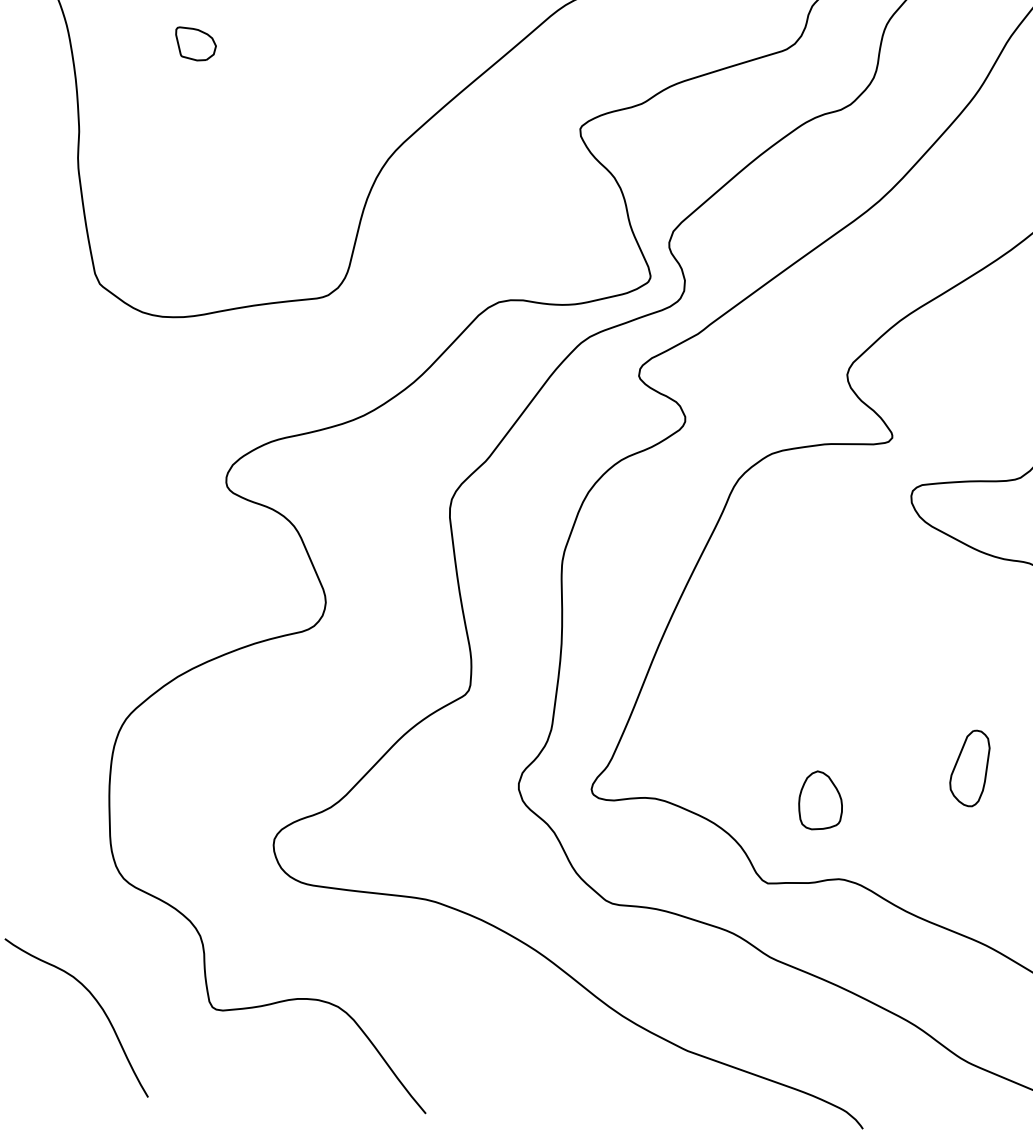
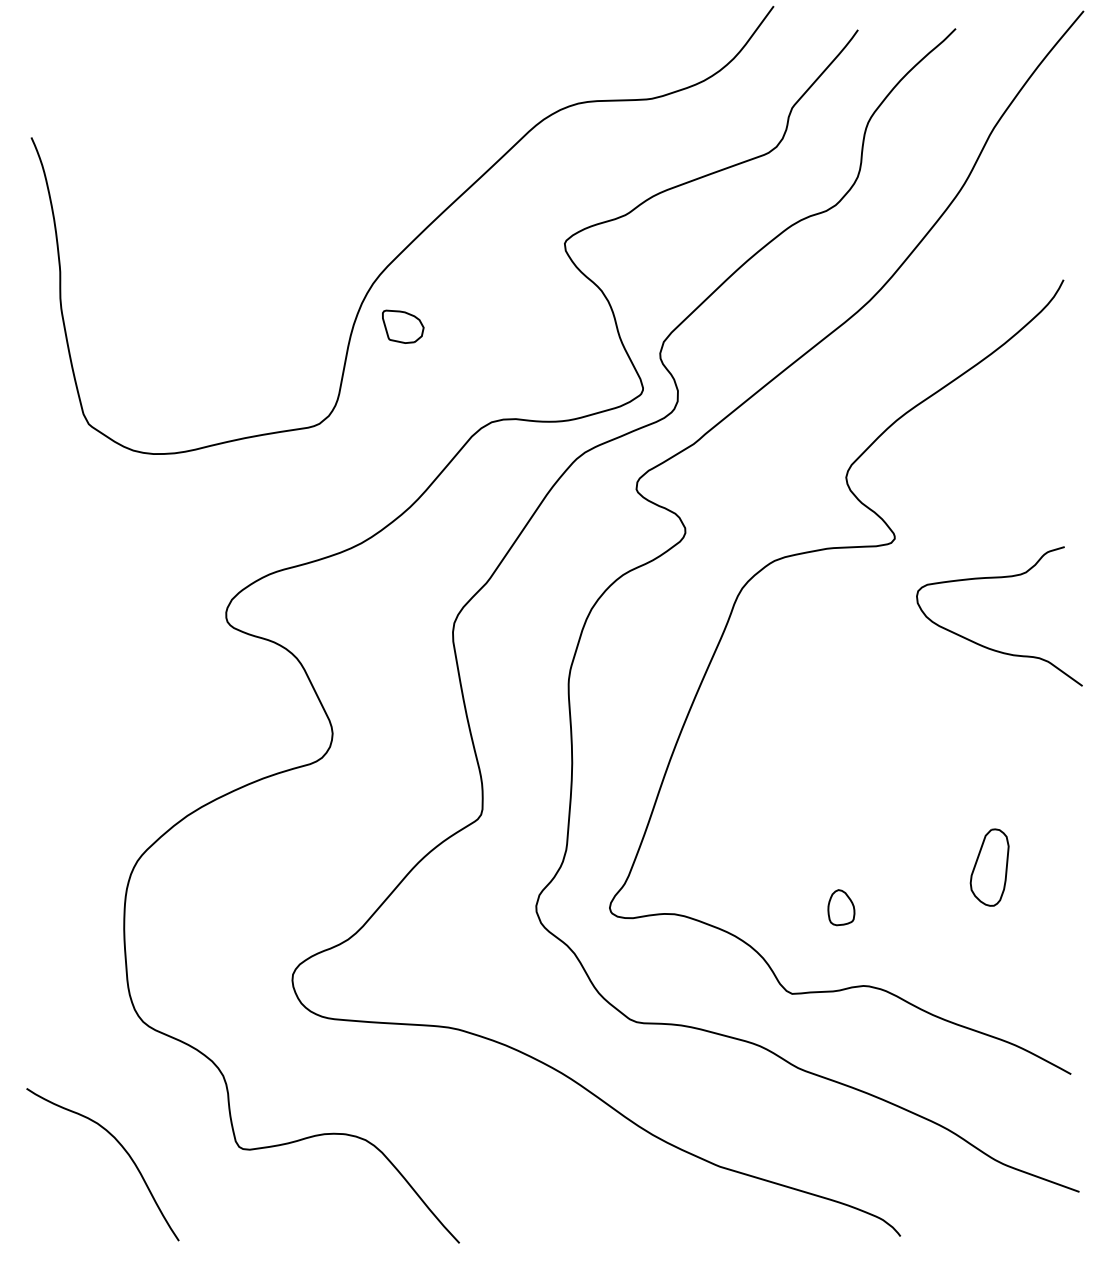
part: (196, 43) -> (403, 326), moved
part: (821, 800) -> (841, 907), size x0.6

